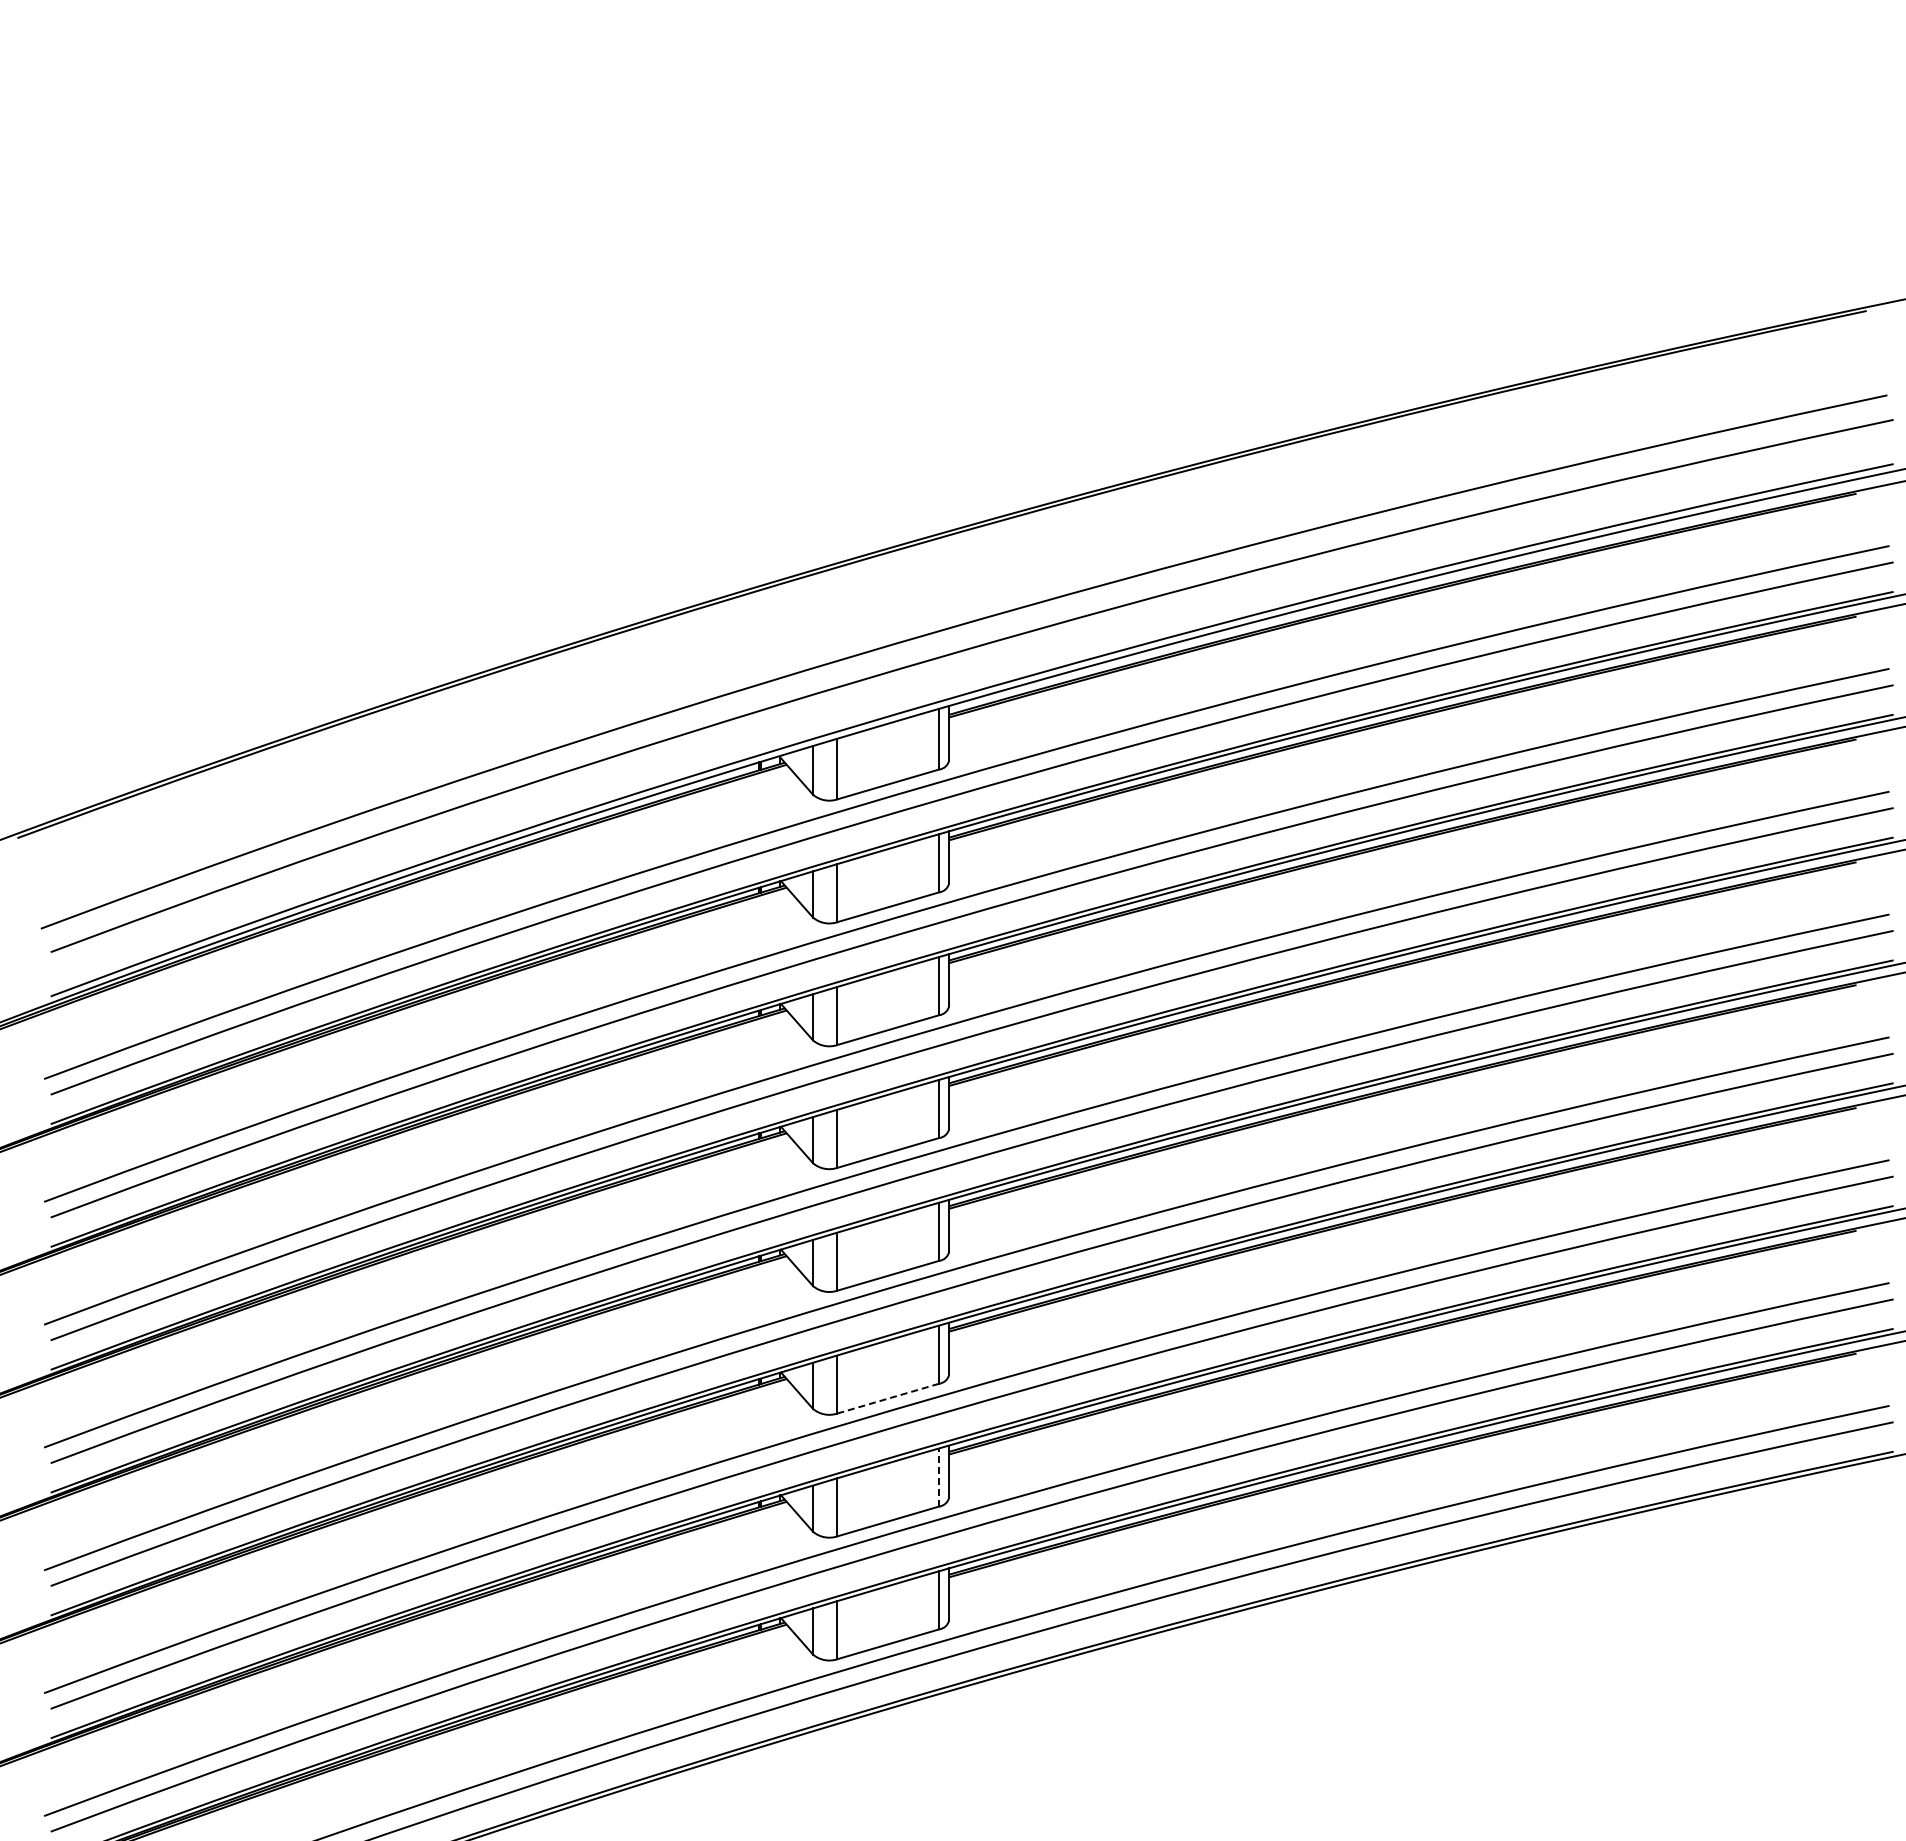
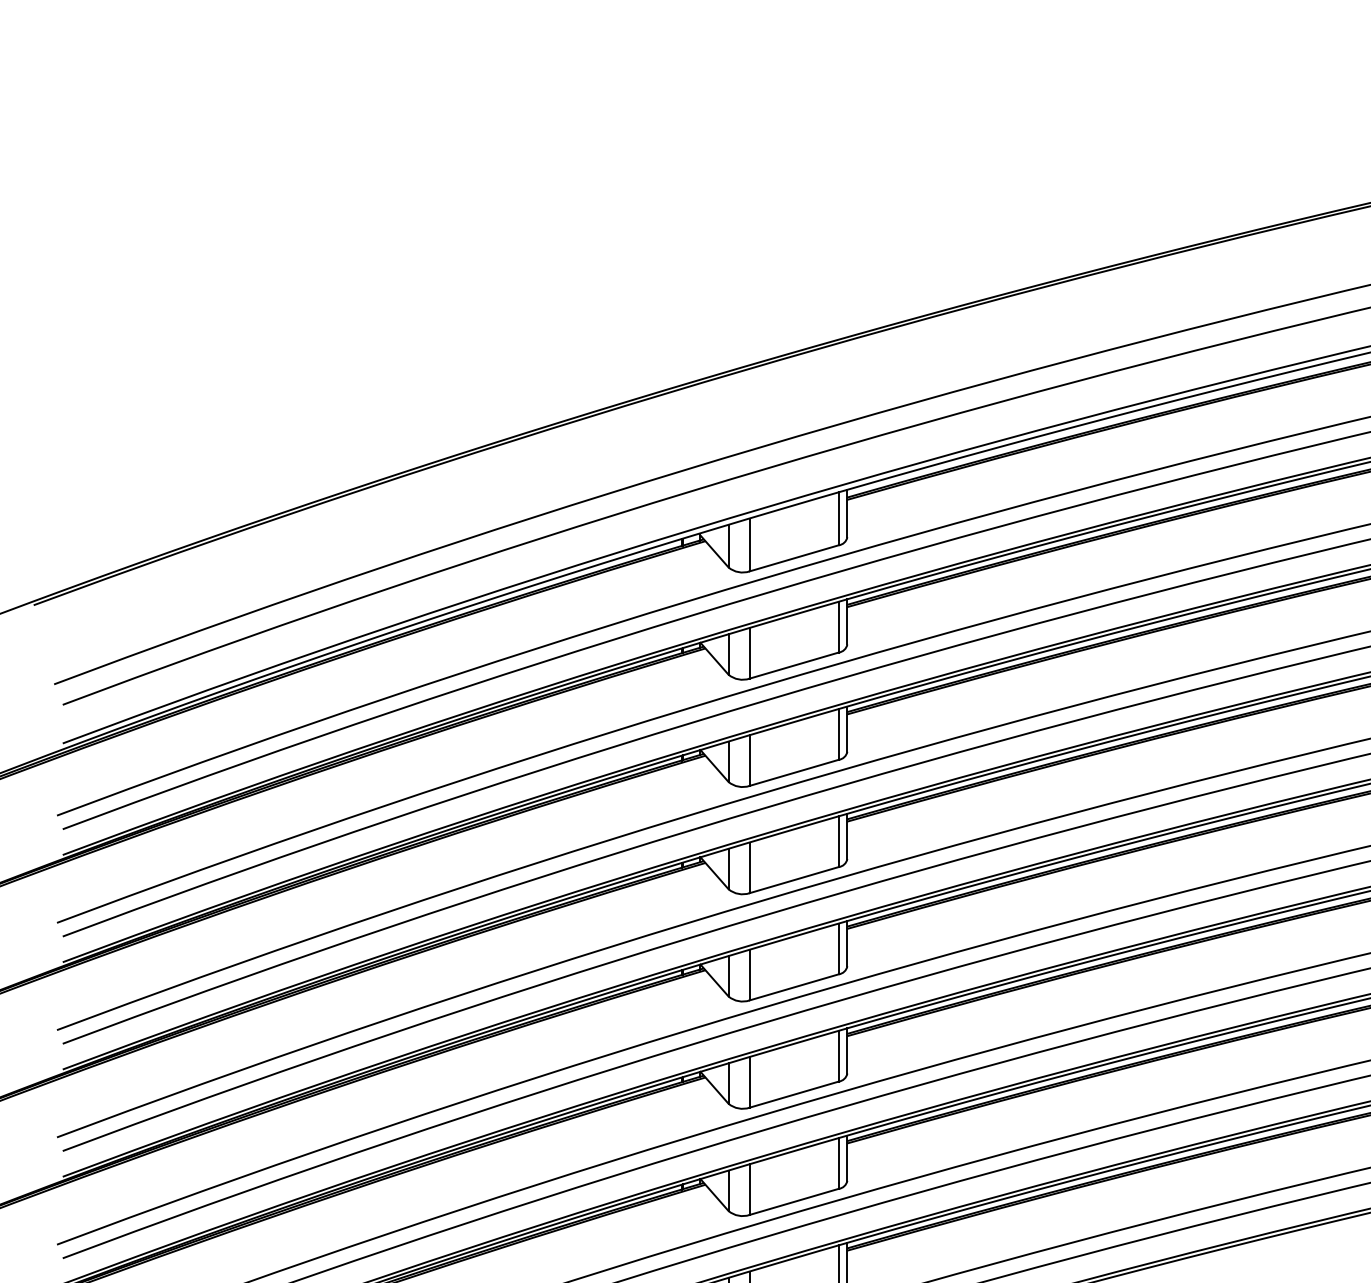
line: (888, 1398) -> (794, 1094), dashed -> solid
line: (939, 1476) -> (838, 1162), dashed -> solid

